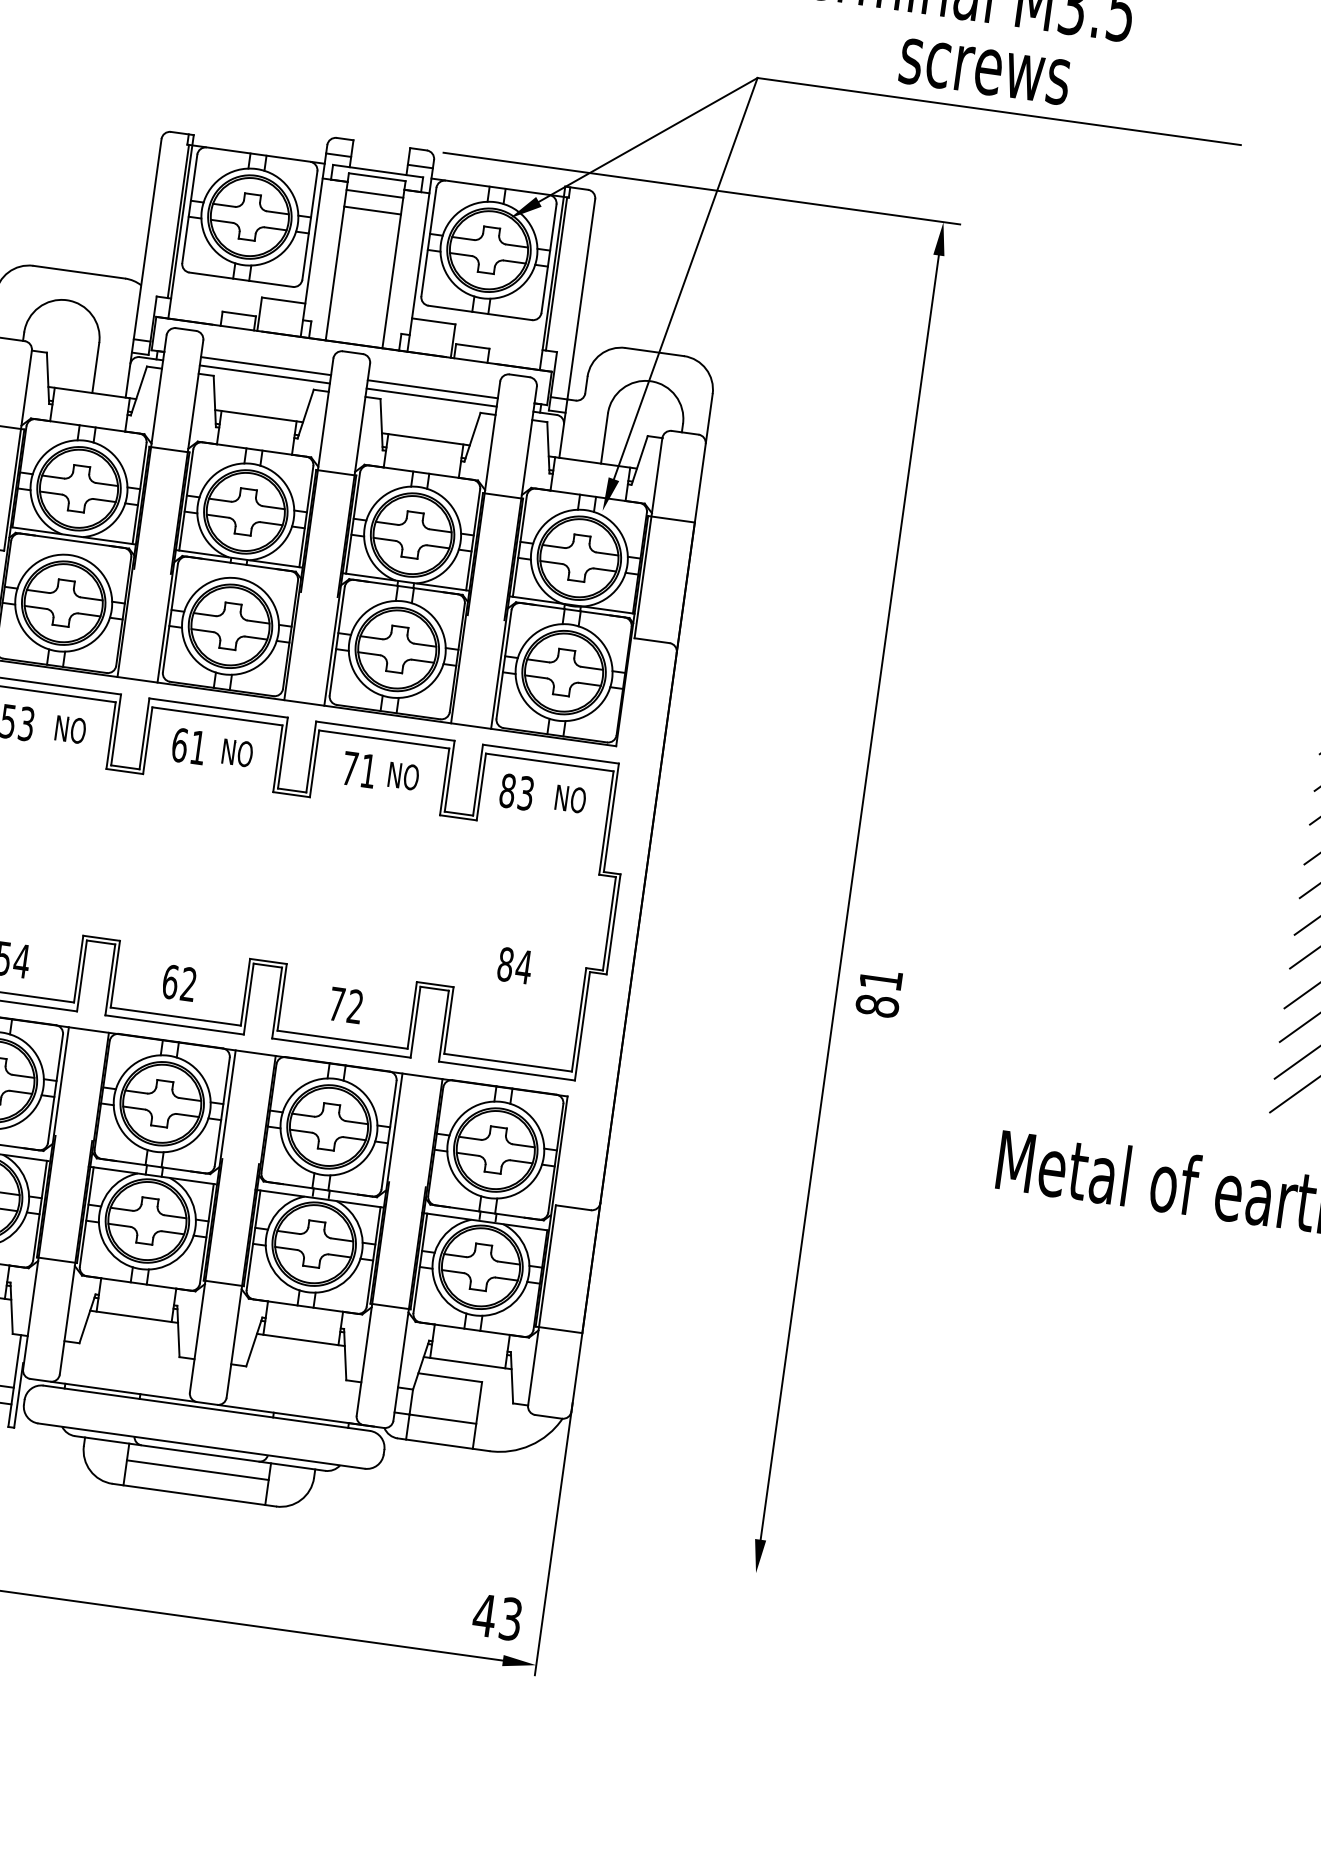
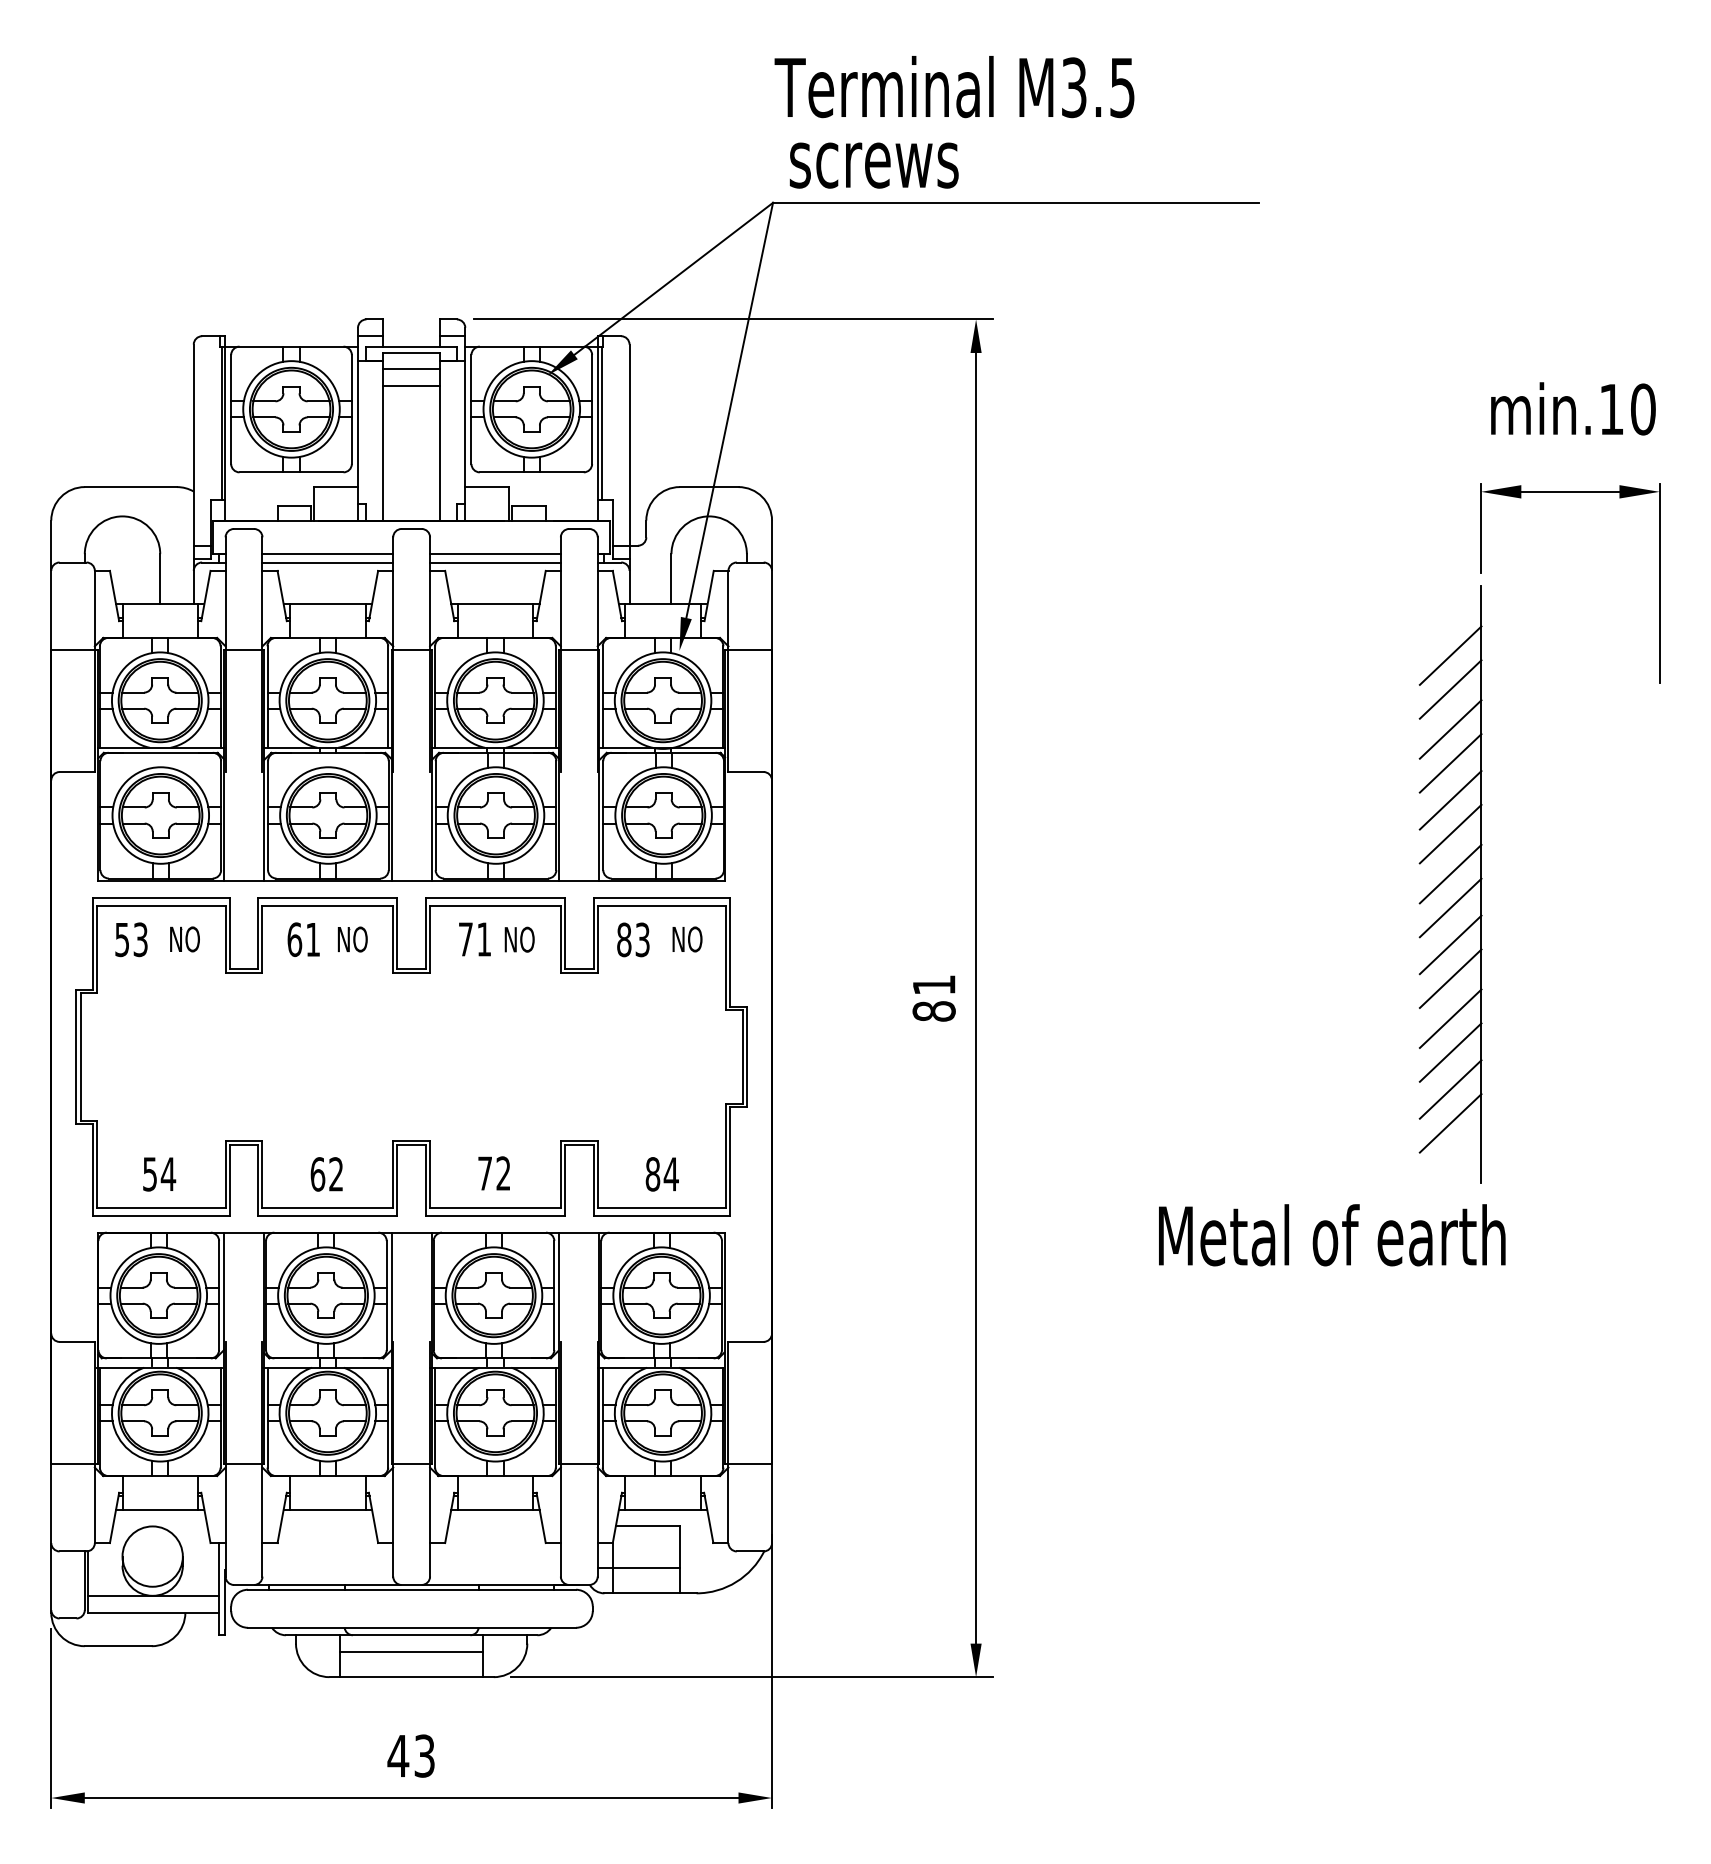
text: (984, 71) -> (873, 165), moved
text: (514, 965) -> (661, 1174), moved
text: (878, 993) -> (933, 998), moved
line: (532, 1542) -> (751, 1677), added
text: (496, 1616) -> (410, 1755), moved

